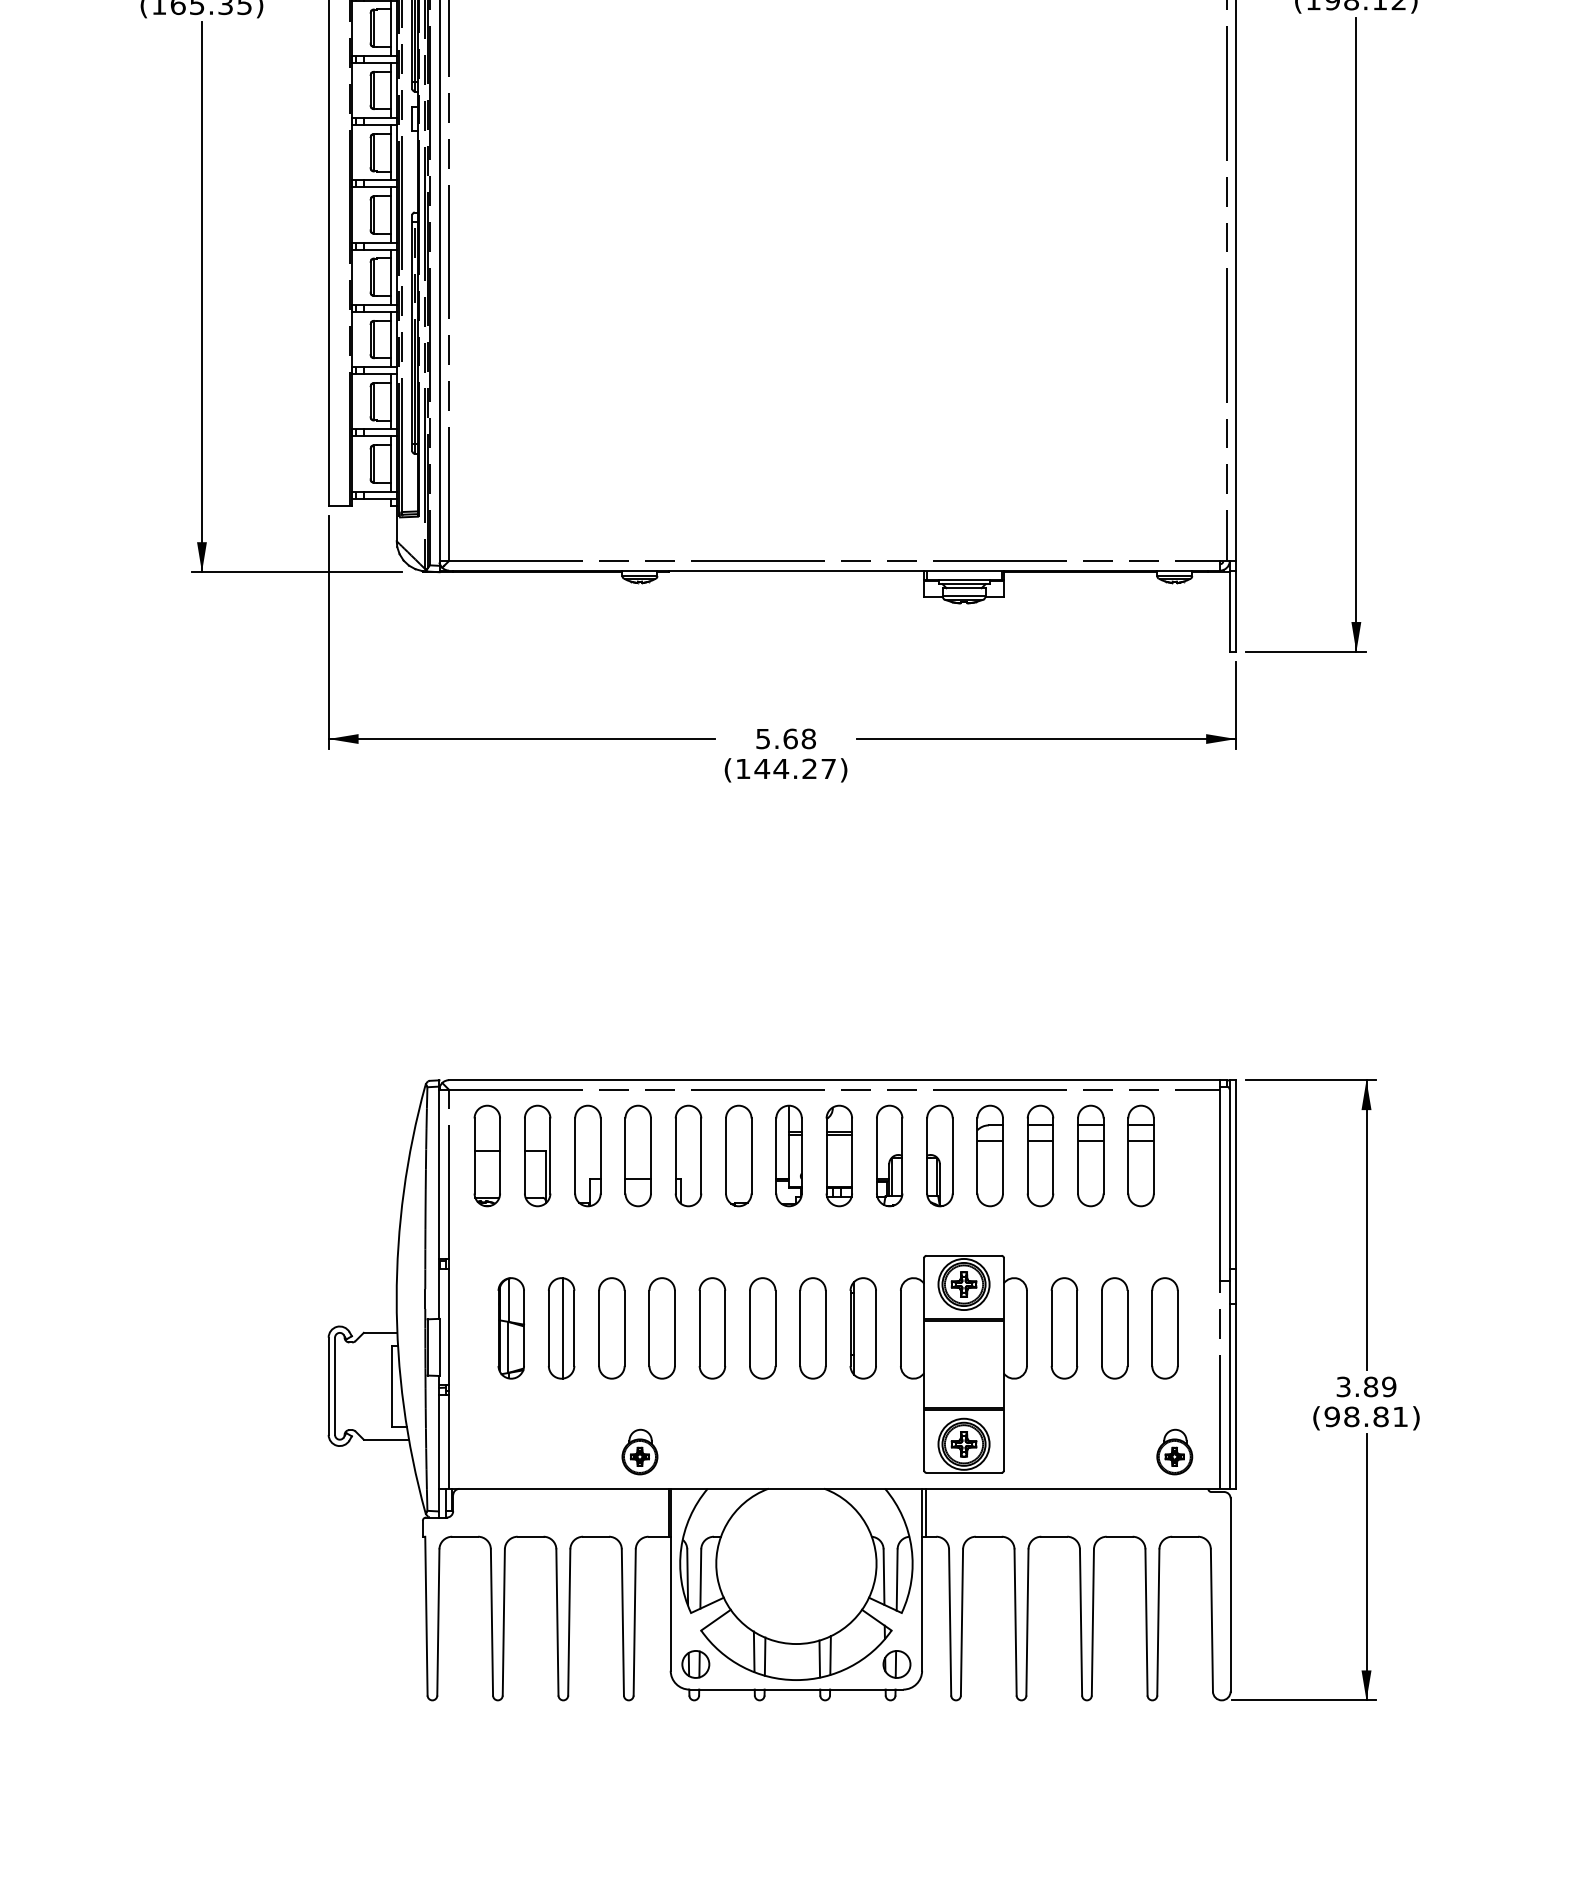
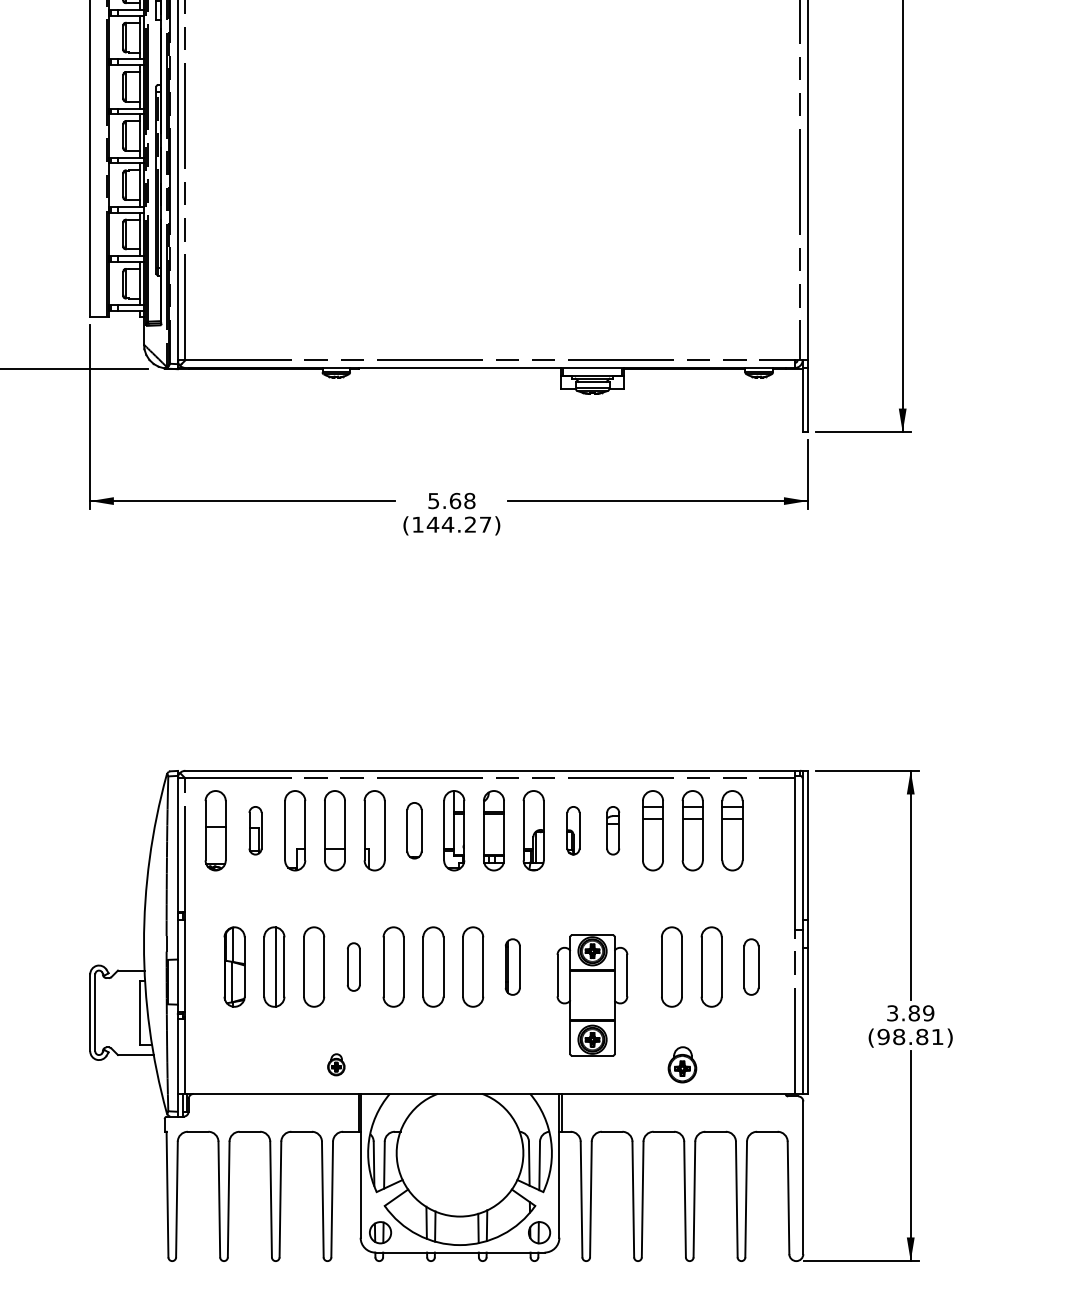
part: (537, 1155) -> (255, 830), size x0.6
part: (738, 1155) -> (414, 830), size x0.7
part: (939, 1155) -> (573, 830), size x0.6
part: (989, 1155) -> (612, 830), size x0.6
part: (661, 1328) -> (353, 967), size x0.6
part: (862, 1328) -> (512, 967), size x0.7
part: (1164, 1328) -> (751, 967), size x0.7
part: (963, 1364) -> (592, 995), size x0.7
part: (639, 1451) -> (335, 1064), size x0.6
part: (1174, 1451) -> (682, 1064), moved

